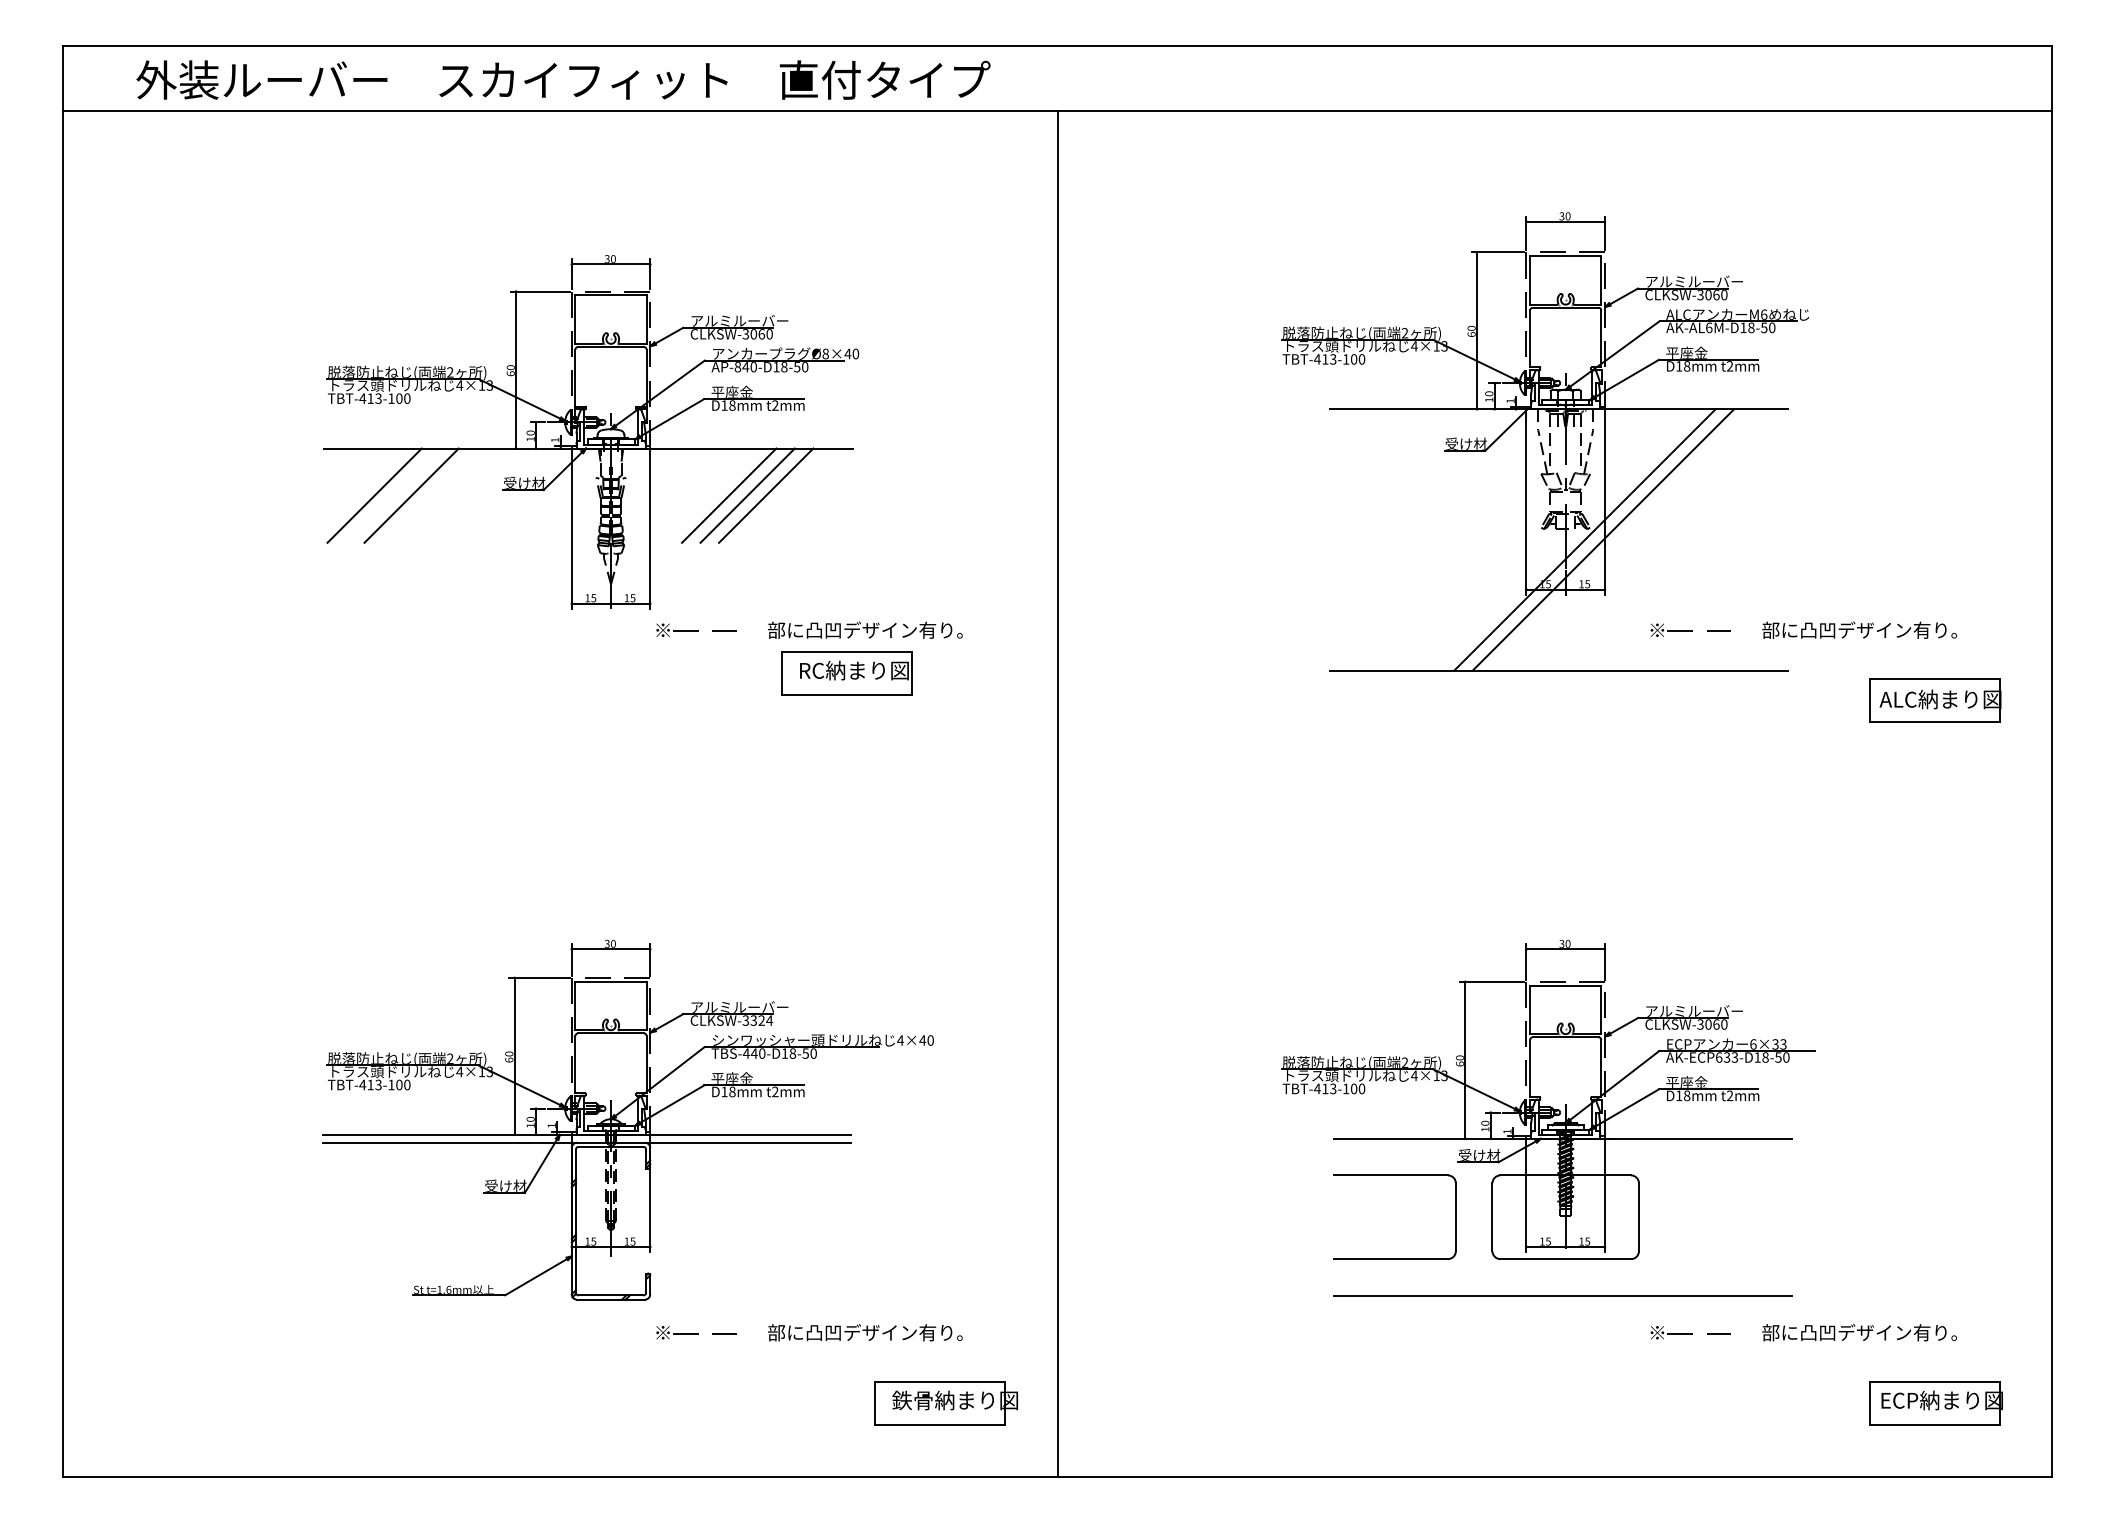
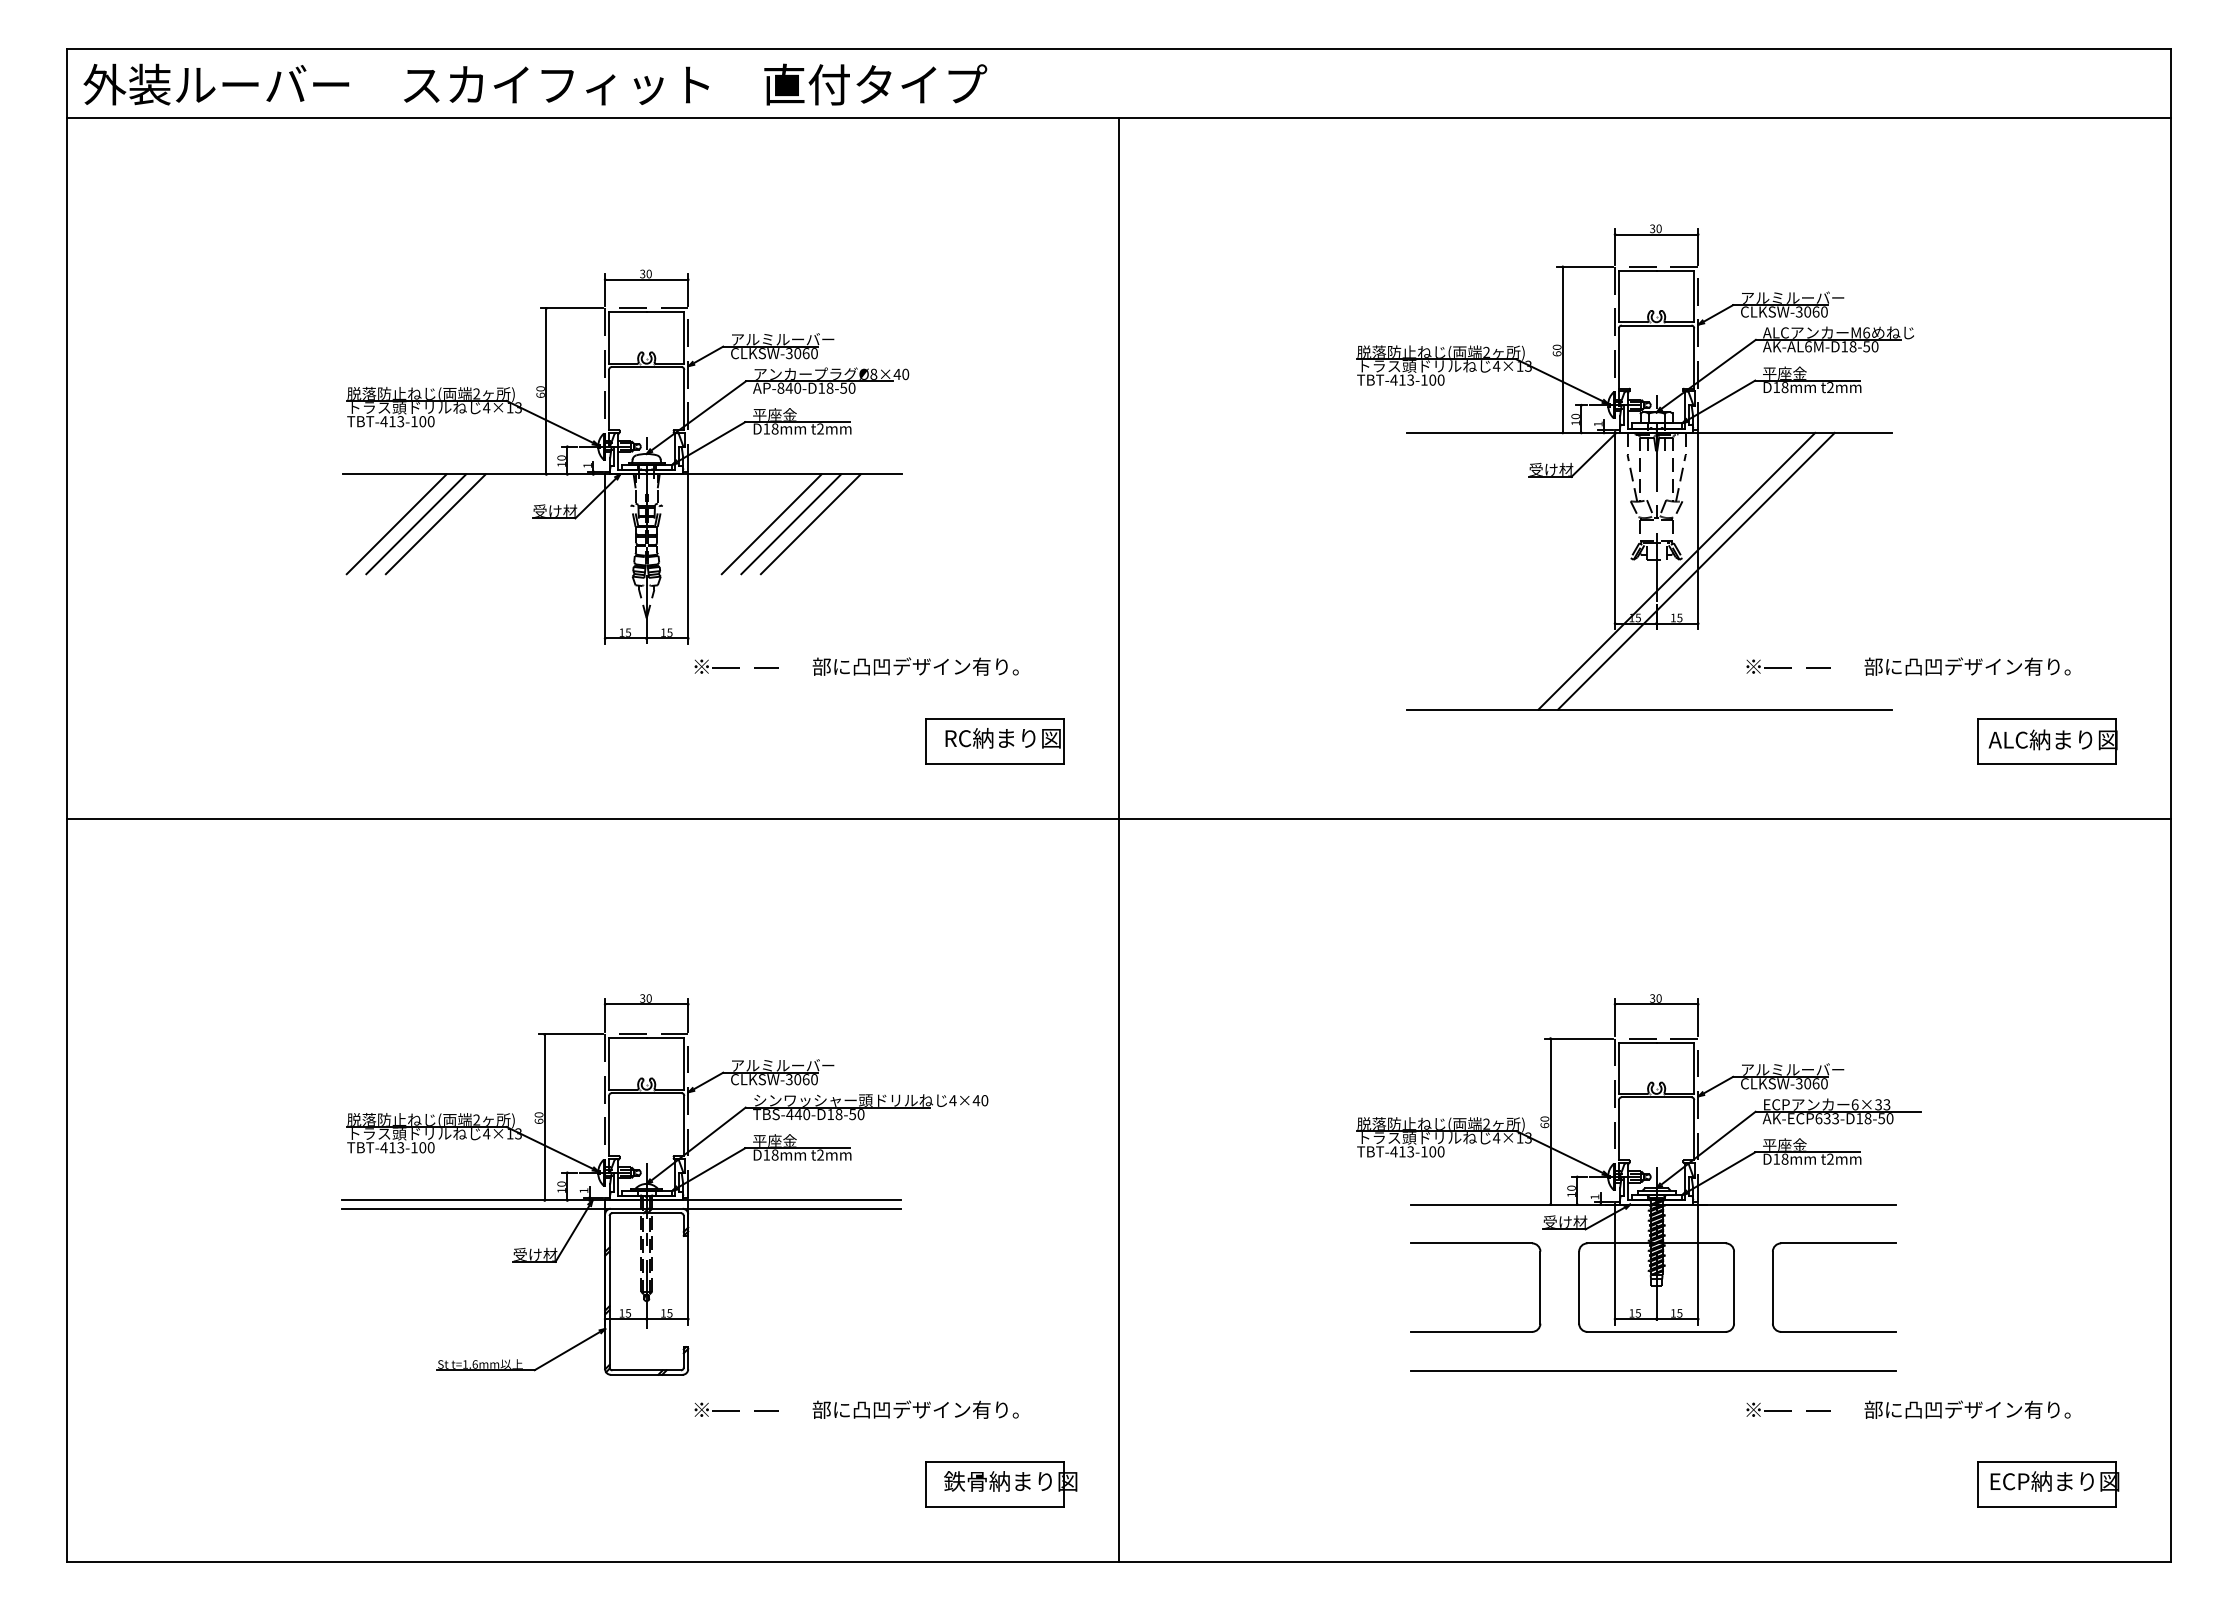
text: (563, 79) -> (535, 84), moved
line: (393, 495) -> (416, 524), added
part: (846, 673) -> (994, 741), moved
line: (1057, 774) -> (1118, 819), added
text: (762, 1020) -> (806, 1079), CLKSW-3324 -> CLKSW-3060
part: (1733, 1175) -> (1834, 1243), added

